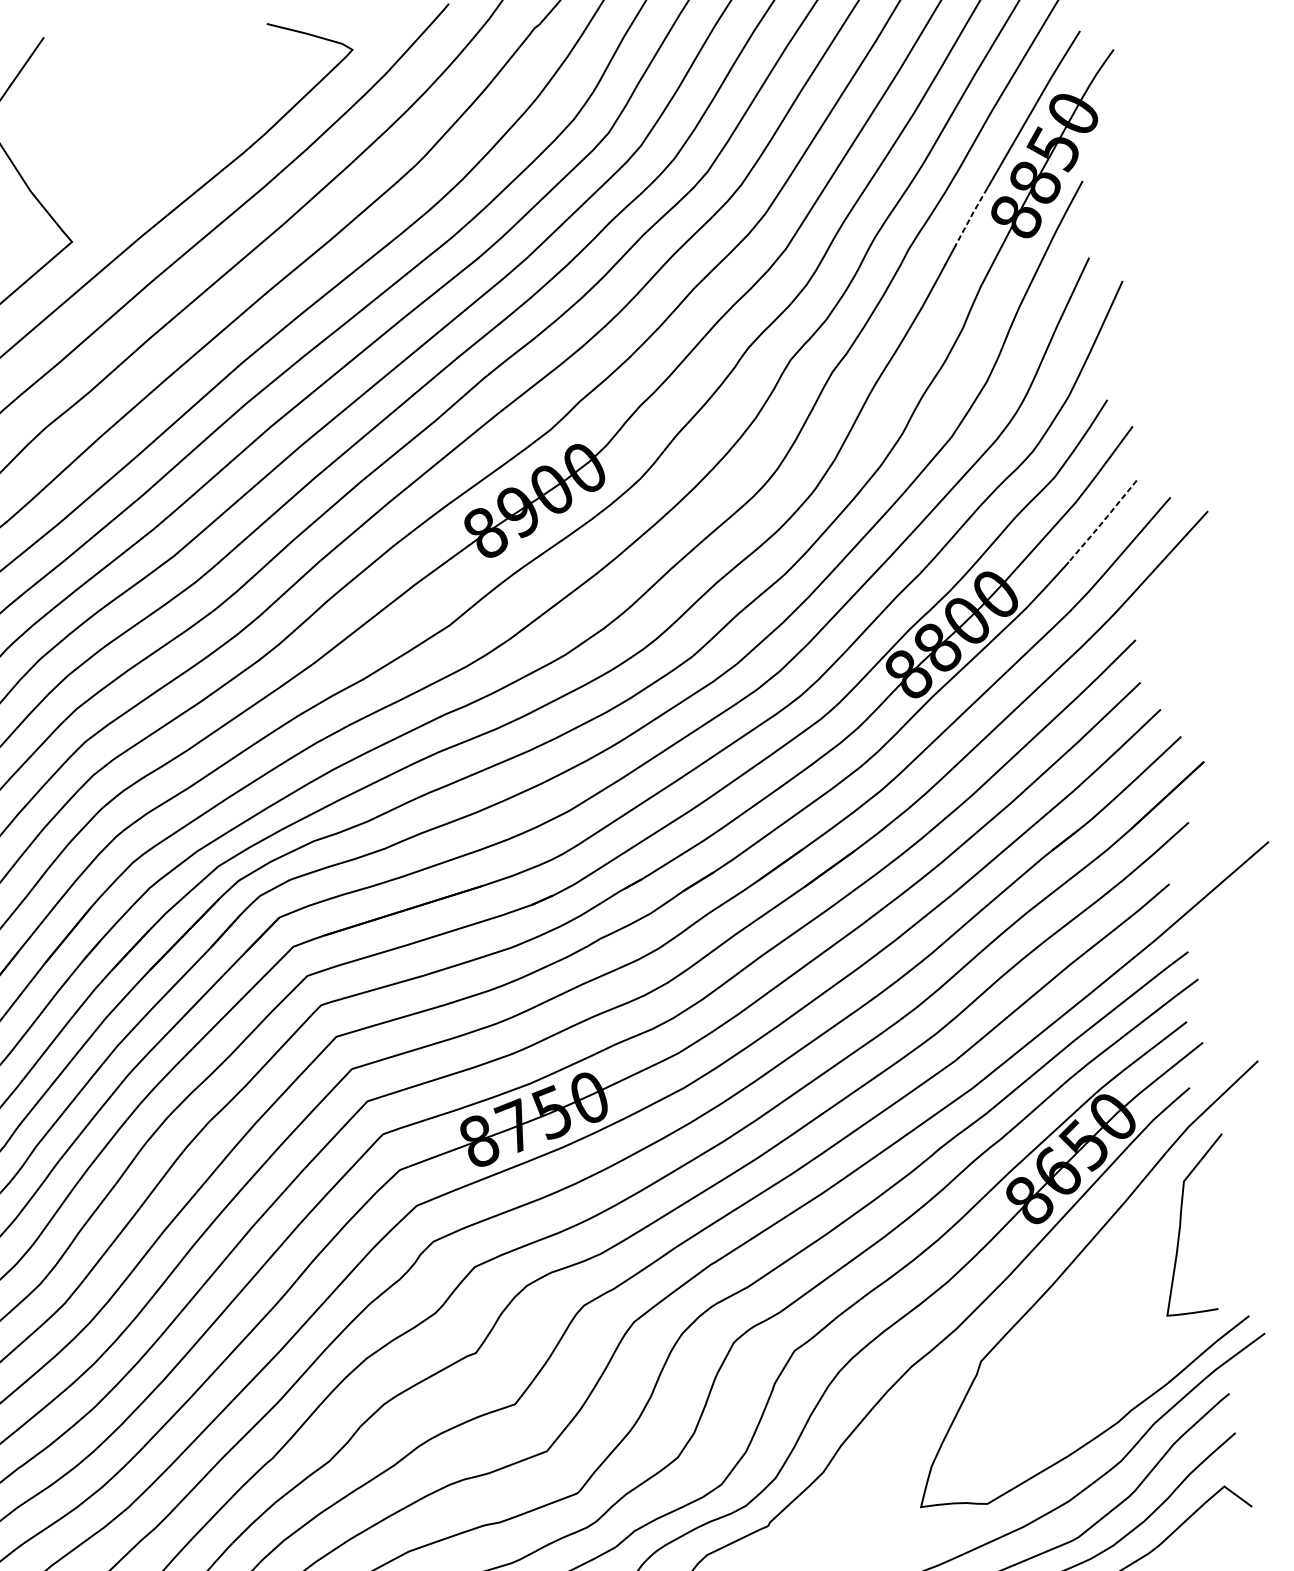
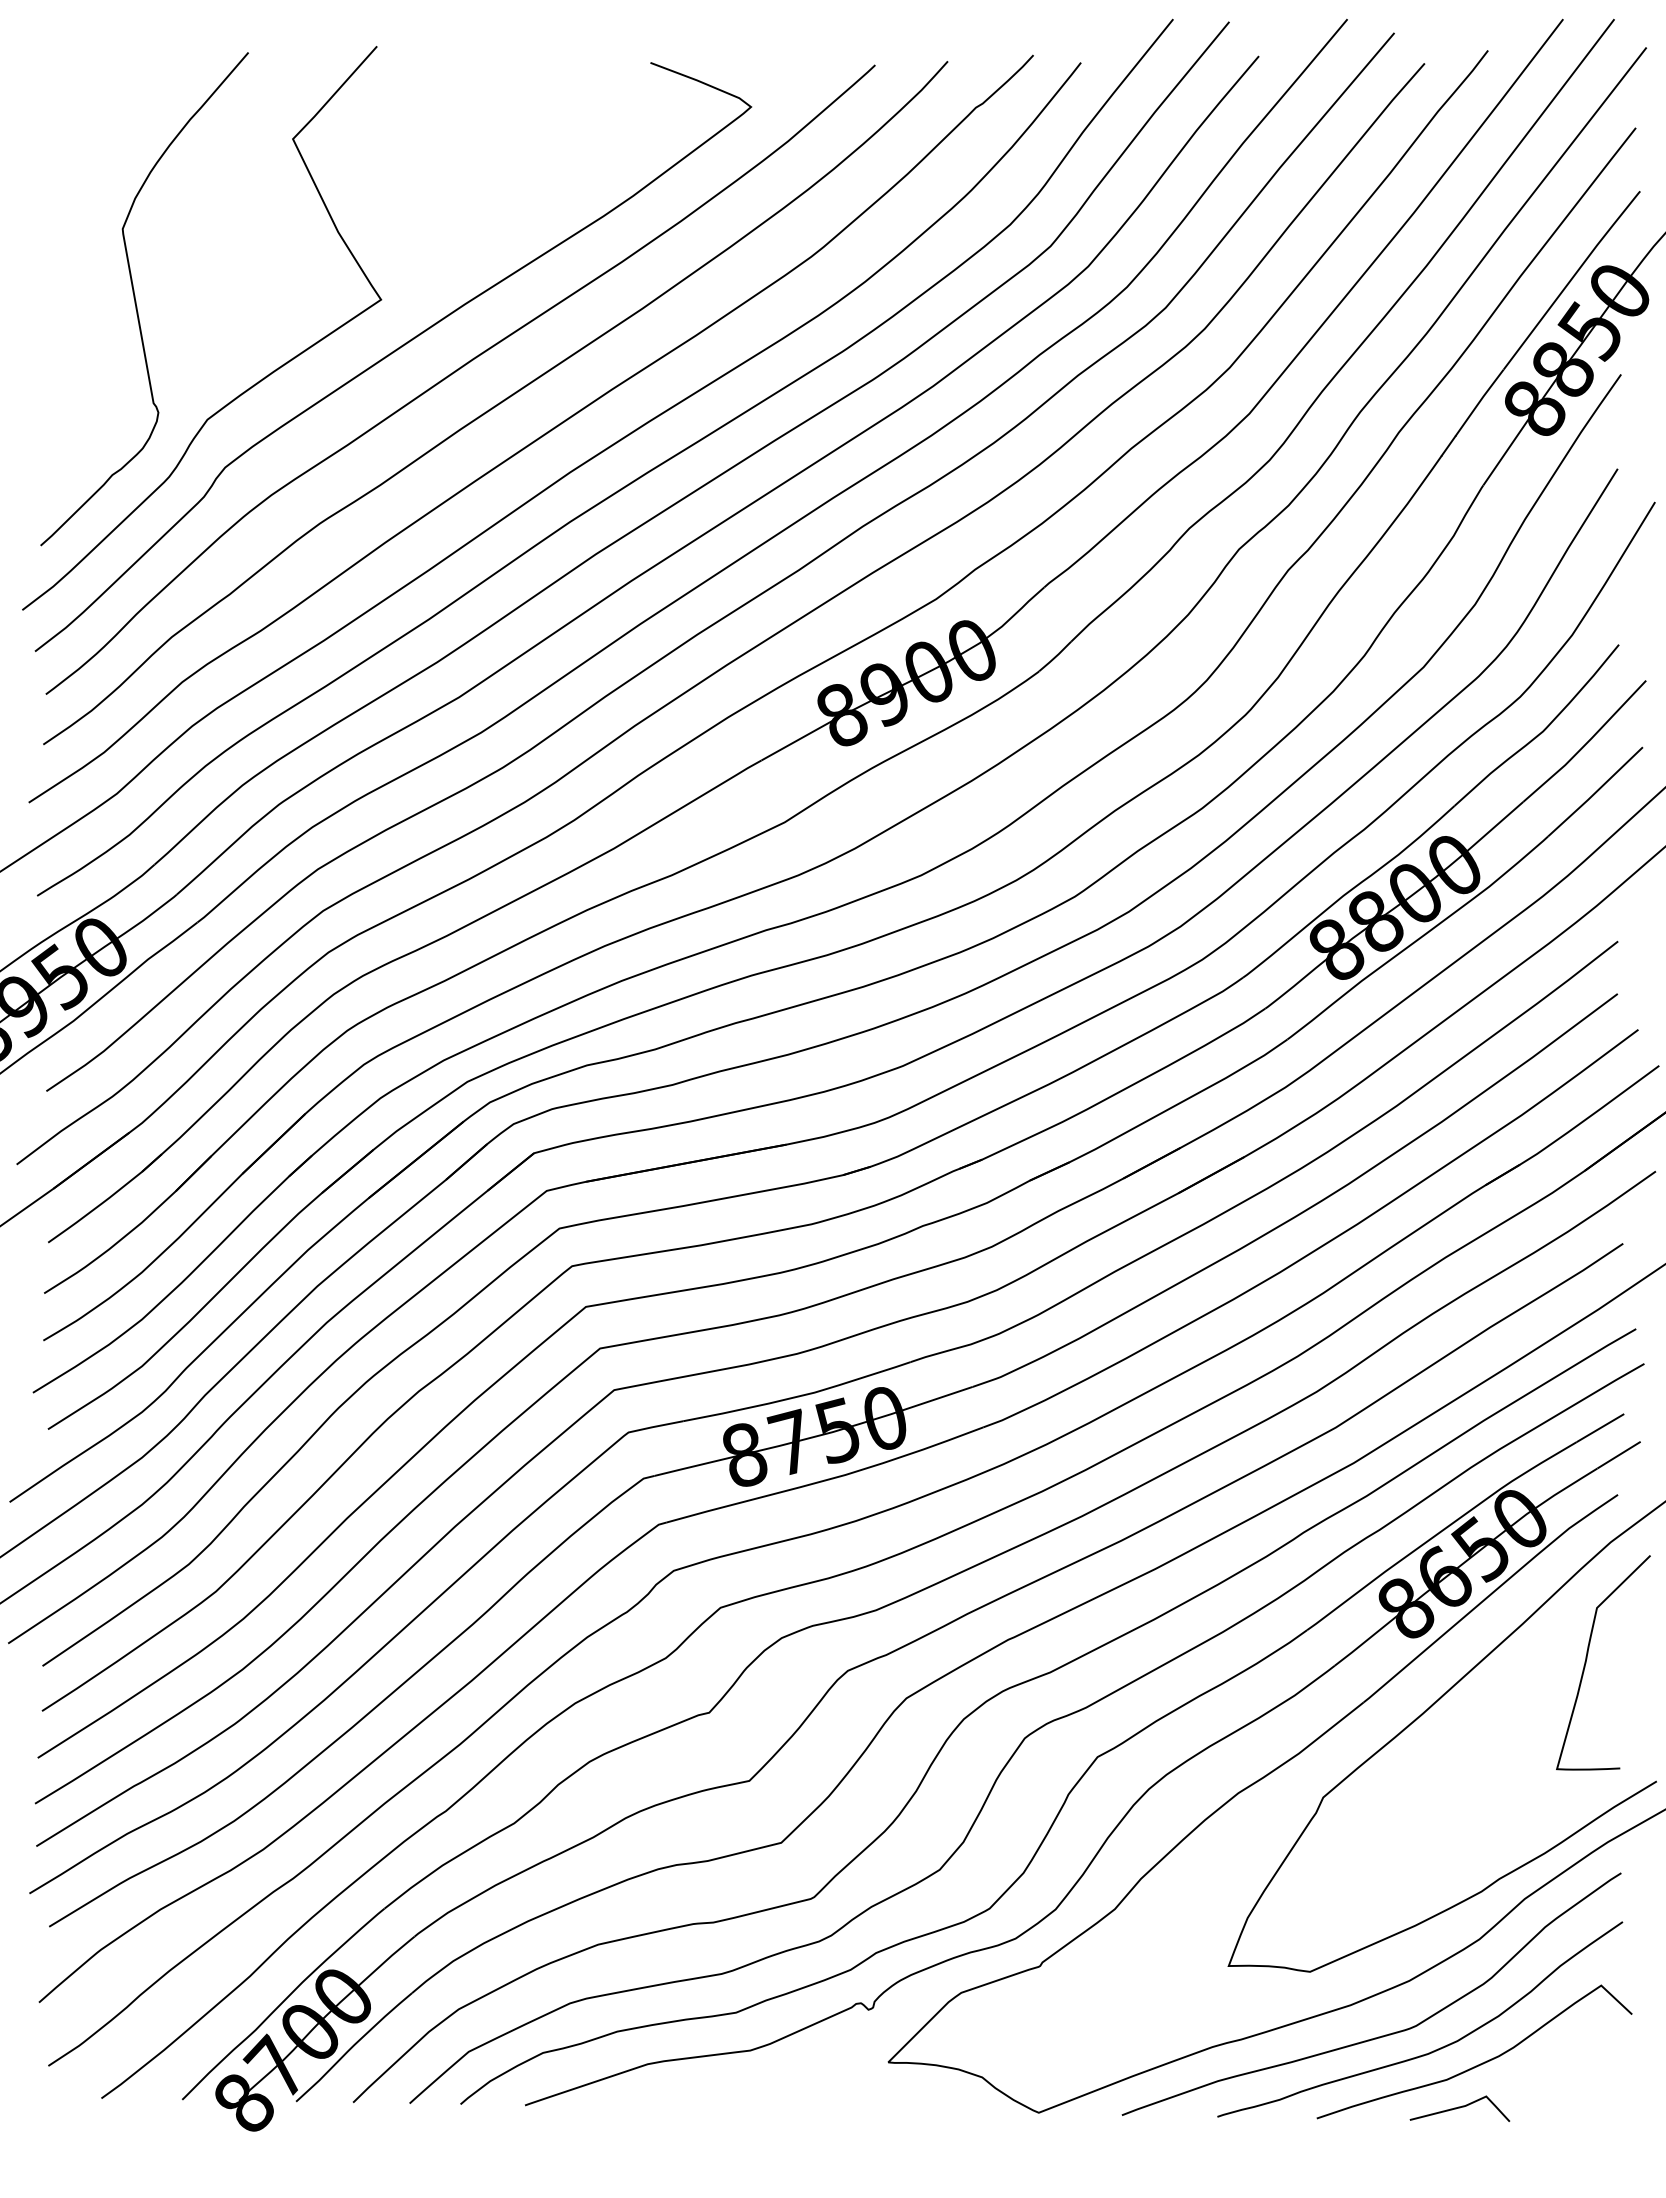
line: (970, 217) -> (1479, 402), dashed -> solid
line: (1102, 521) -> (1595, 792), dashed -> solid

